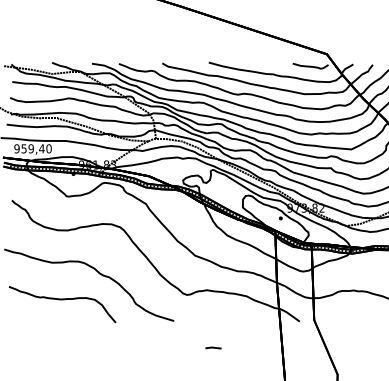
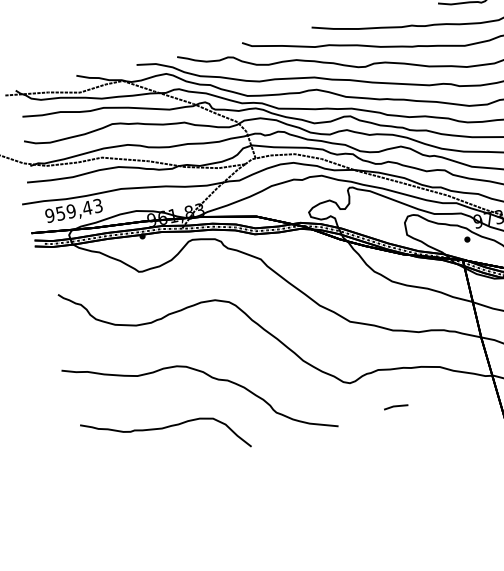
text: (48, 148) -> (97, 205), 959,40 -> 959,43
line: (213, 347) -> (395, 405), moved

